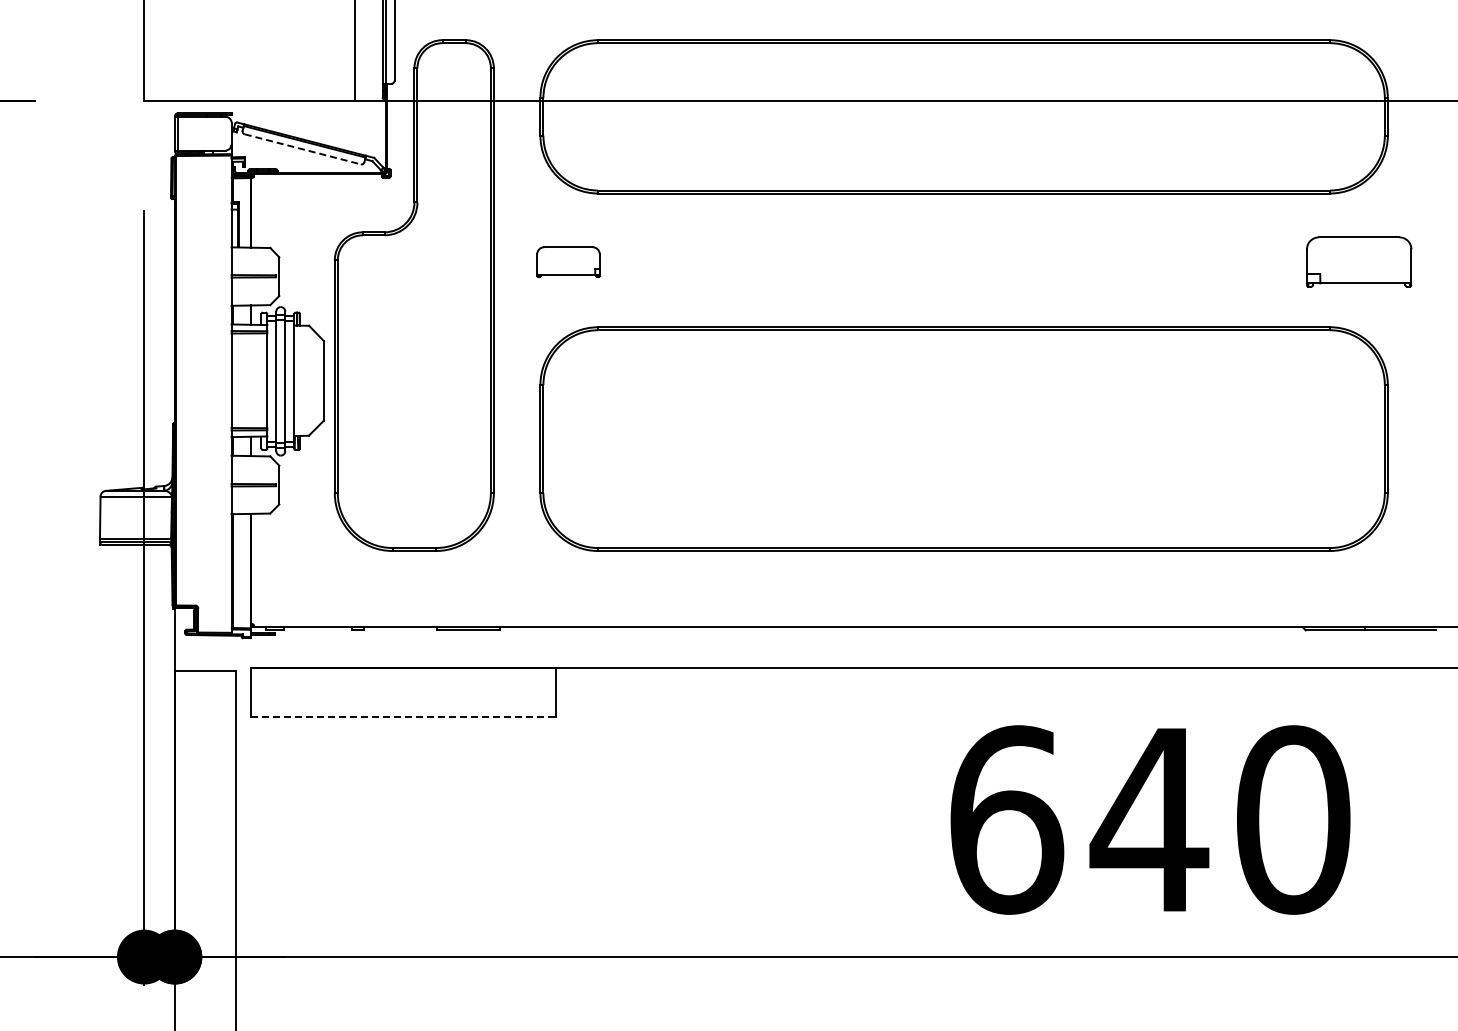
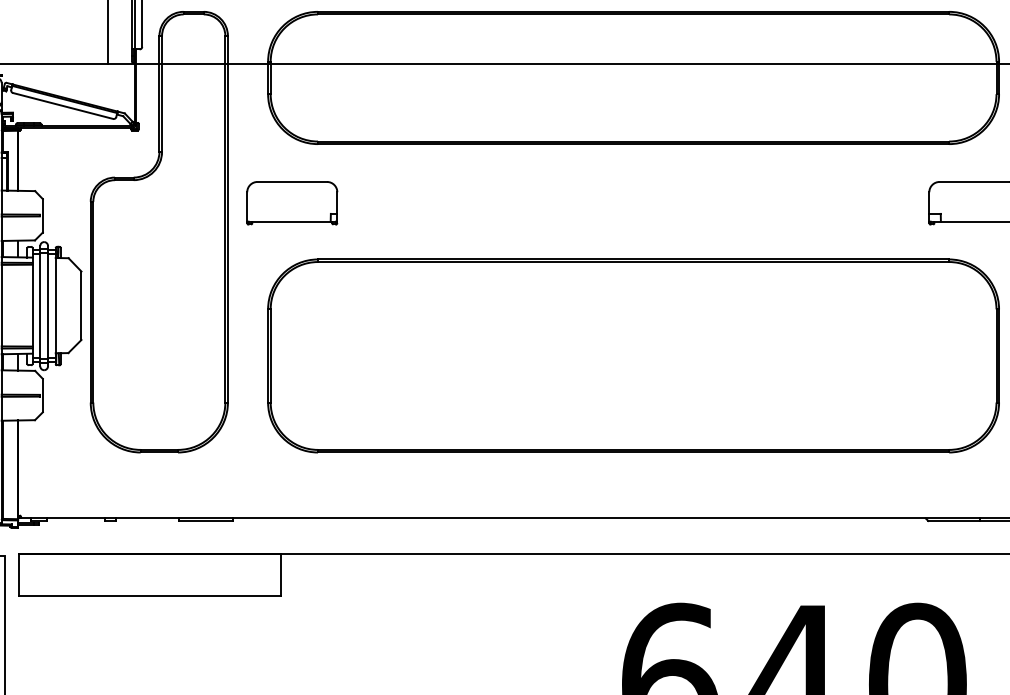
line: (302, 149) -> (62, 106), dashed -> solid
part: (568, 261) -> (292, 202), size x1.67
line: (403, 716) -> (149, 595), dashed -> solid

